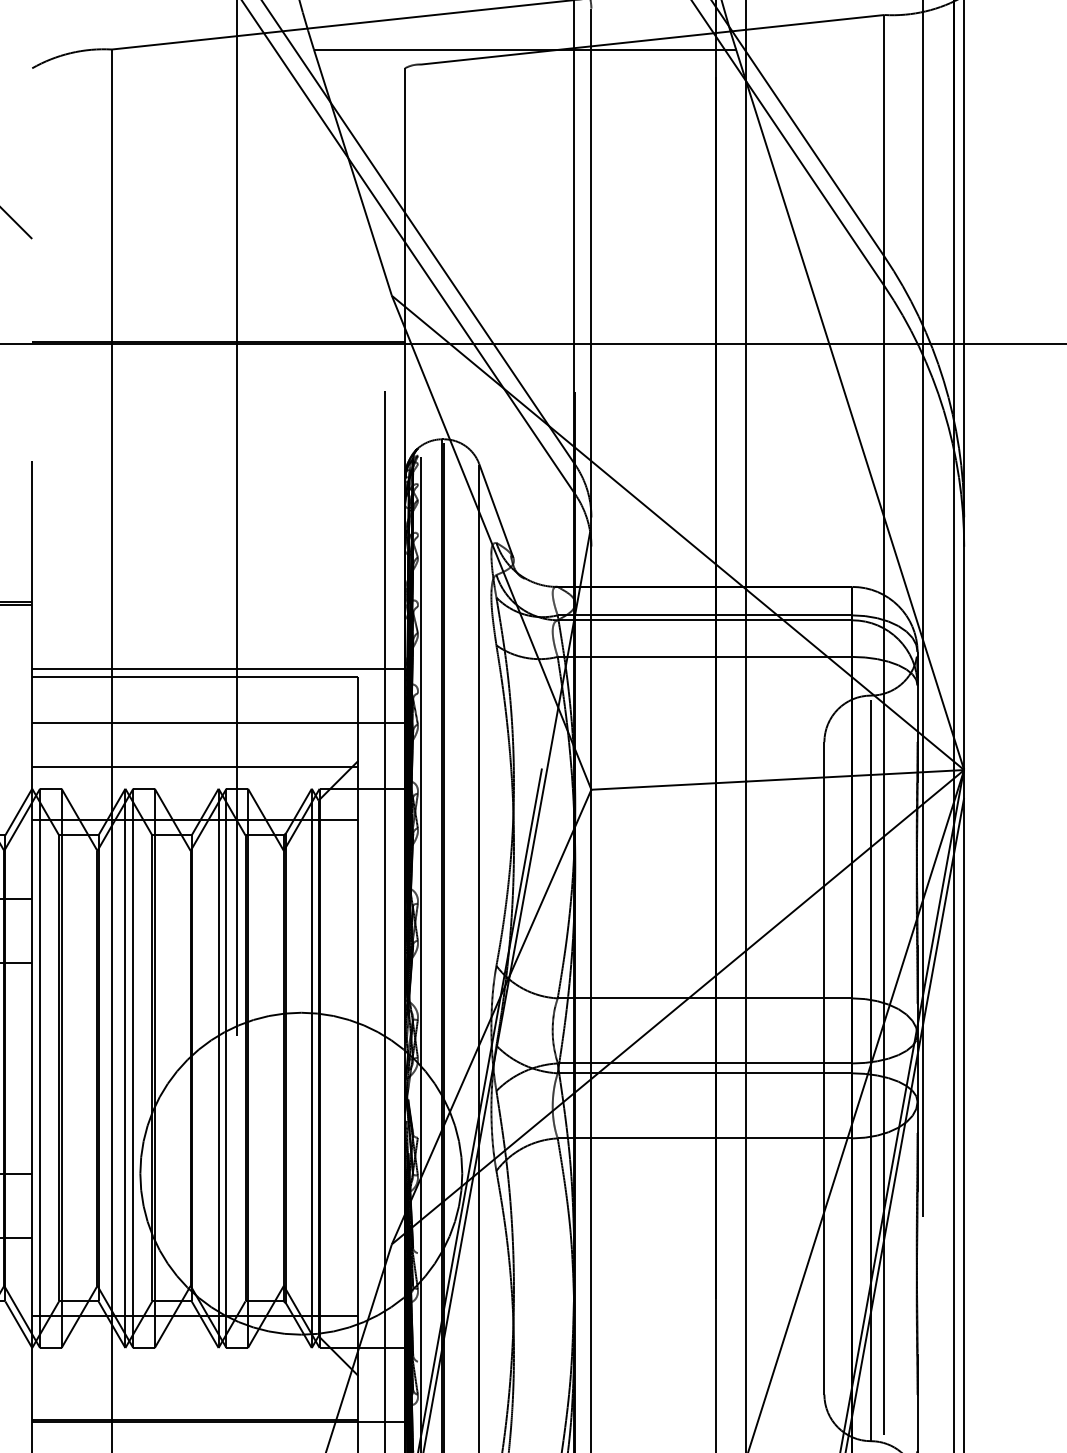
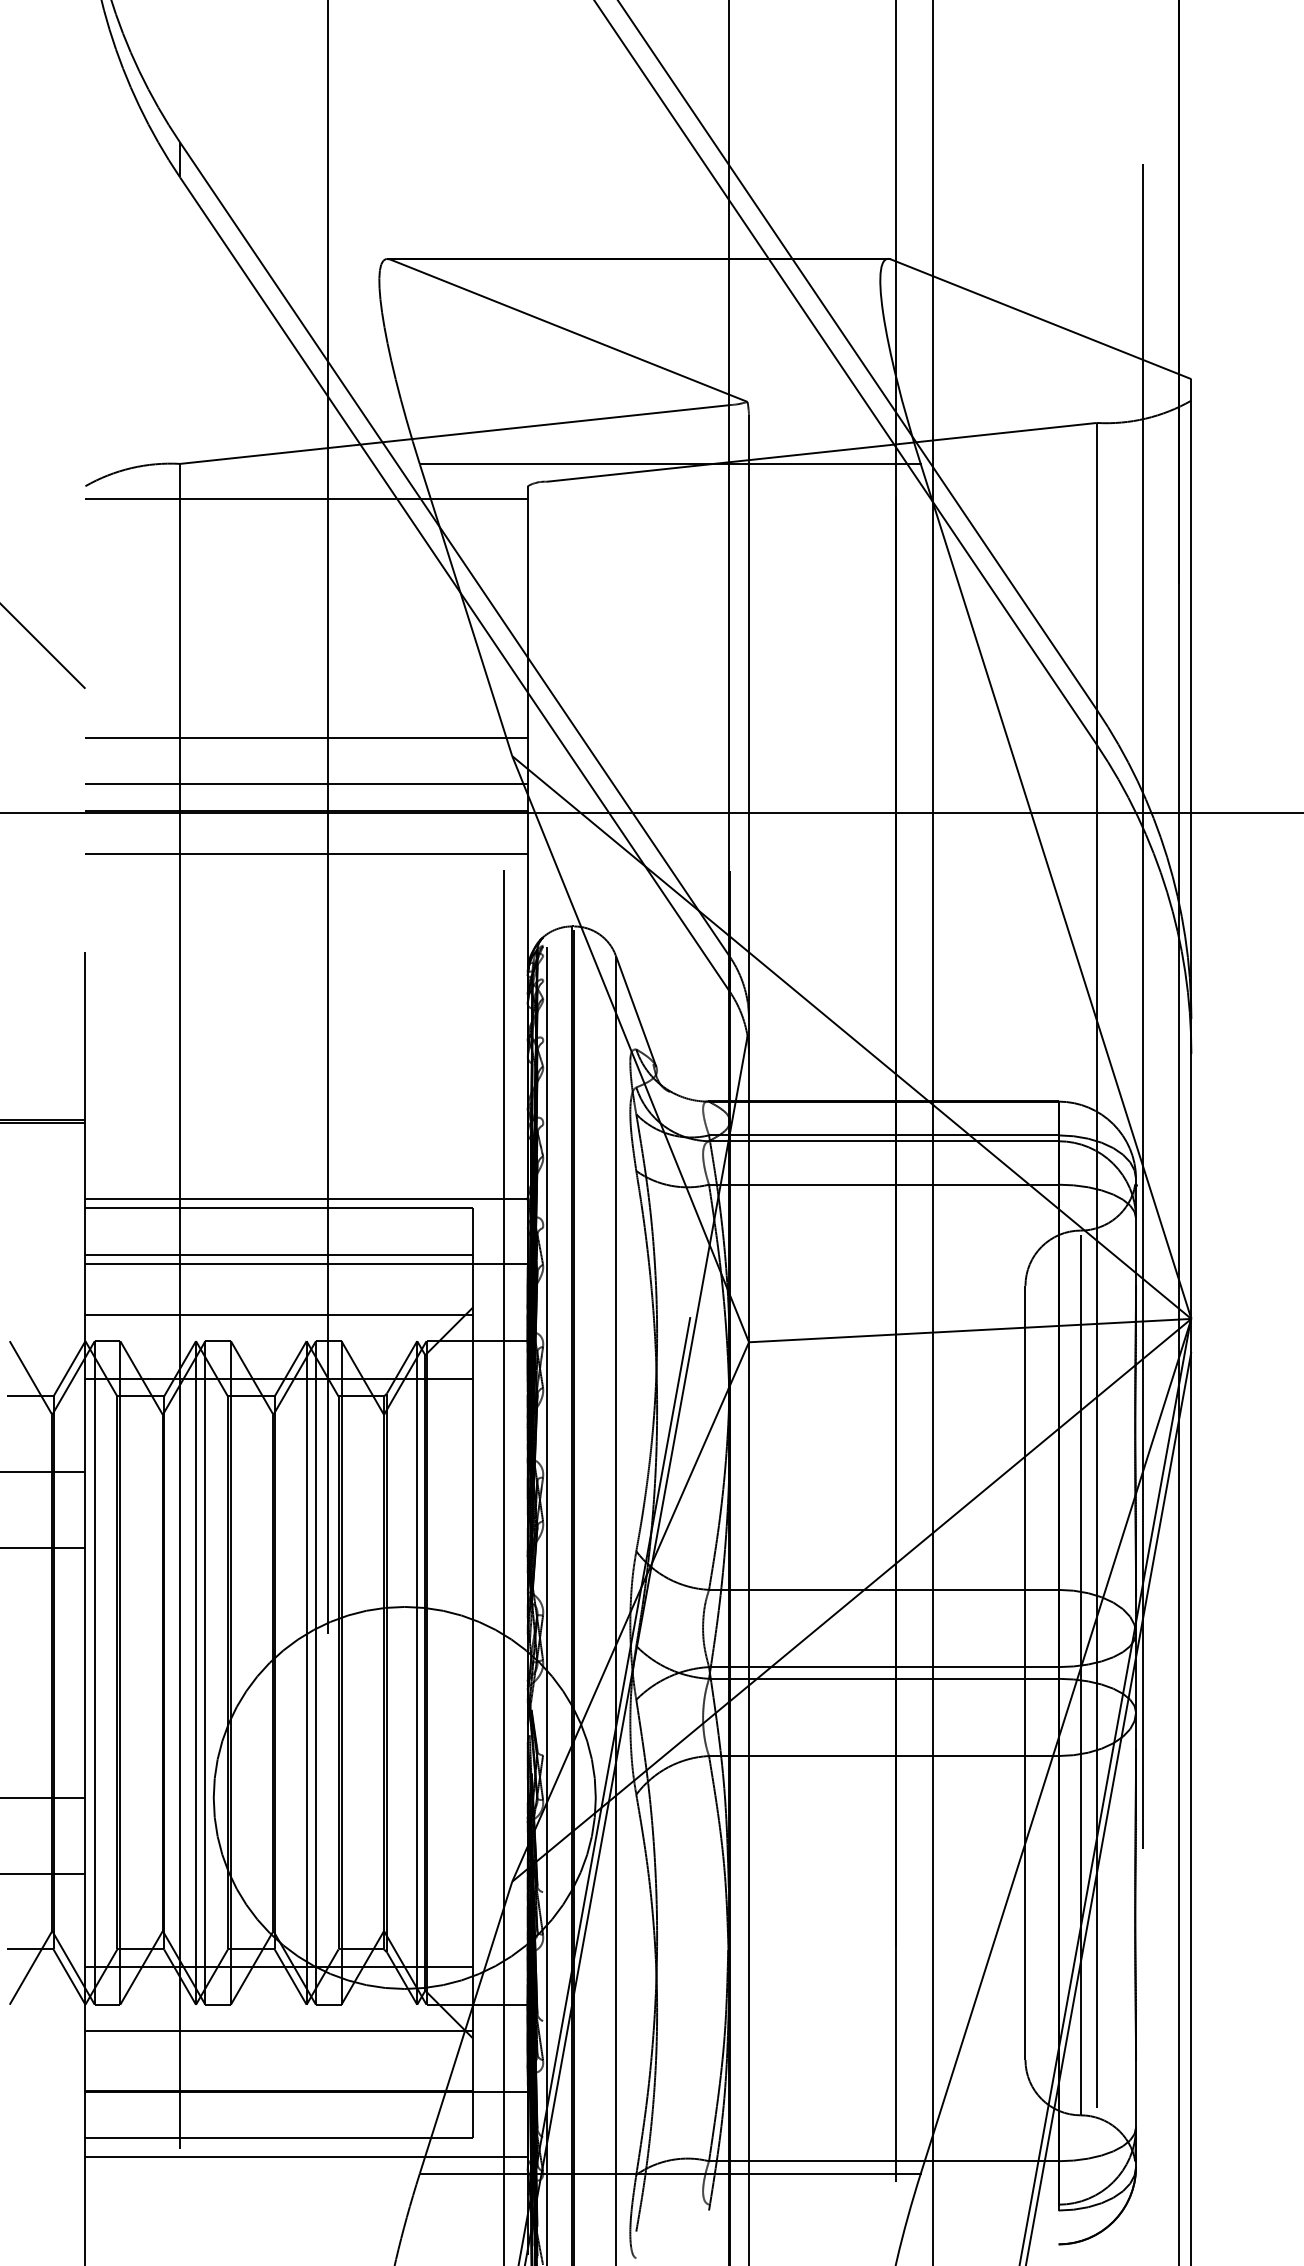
line: (218, 78) -> (306, 498), added
line: (218, 280) -> (306, 738), added
line: (218, 318) -> (306, 783), added
line: (218, 377) -> (306, 853), added
line: (194, 716) -> (278, 1255), added
line: (194, 1370) -> (278, 2031), added

